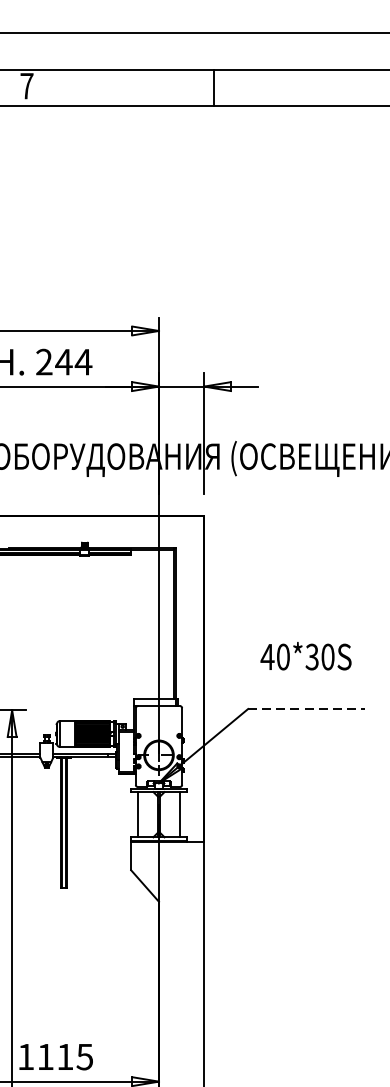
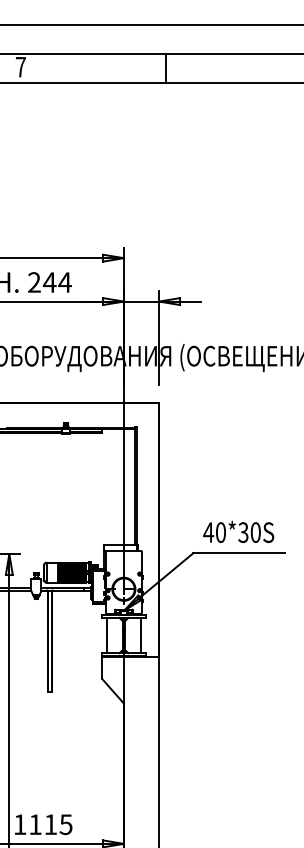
text: (305, 655) -> (238, 531), moved
line: (307, 709) -> (239, 553), dashed -> solid

